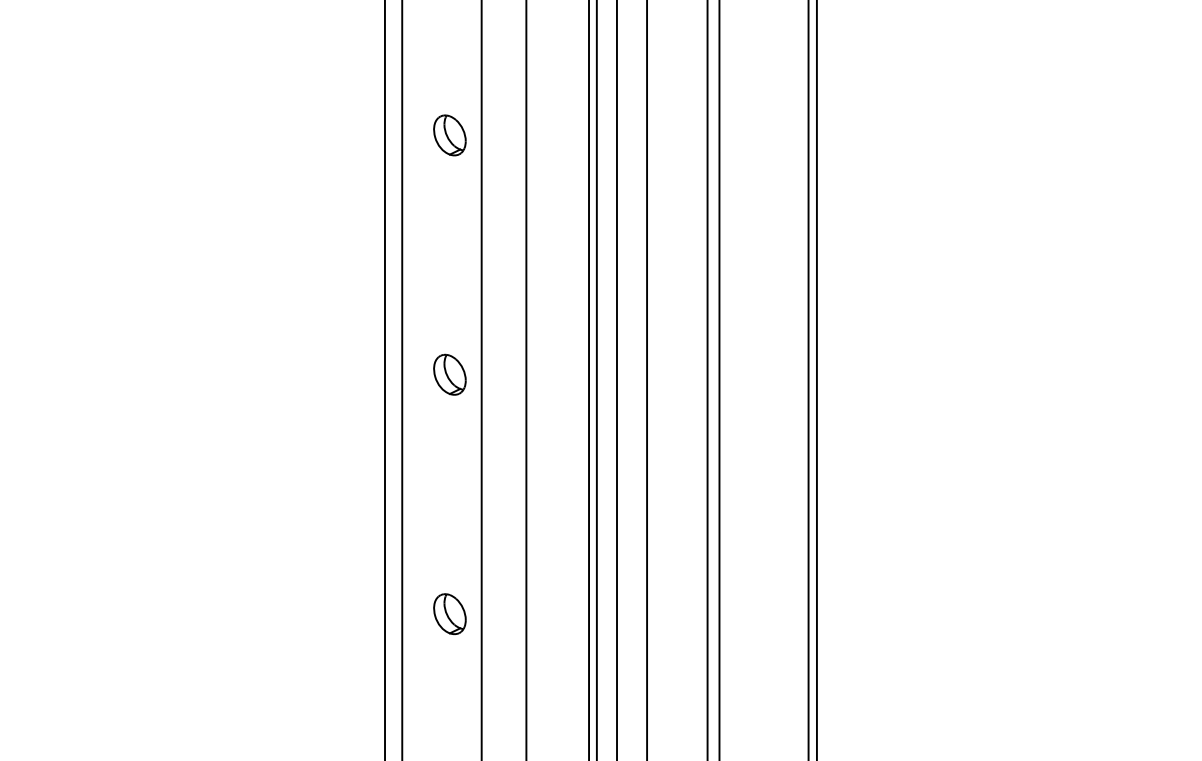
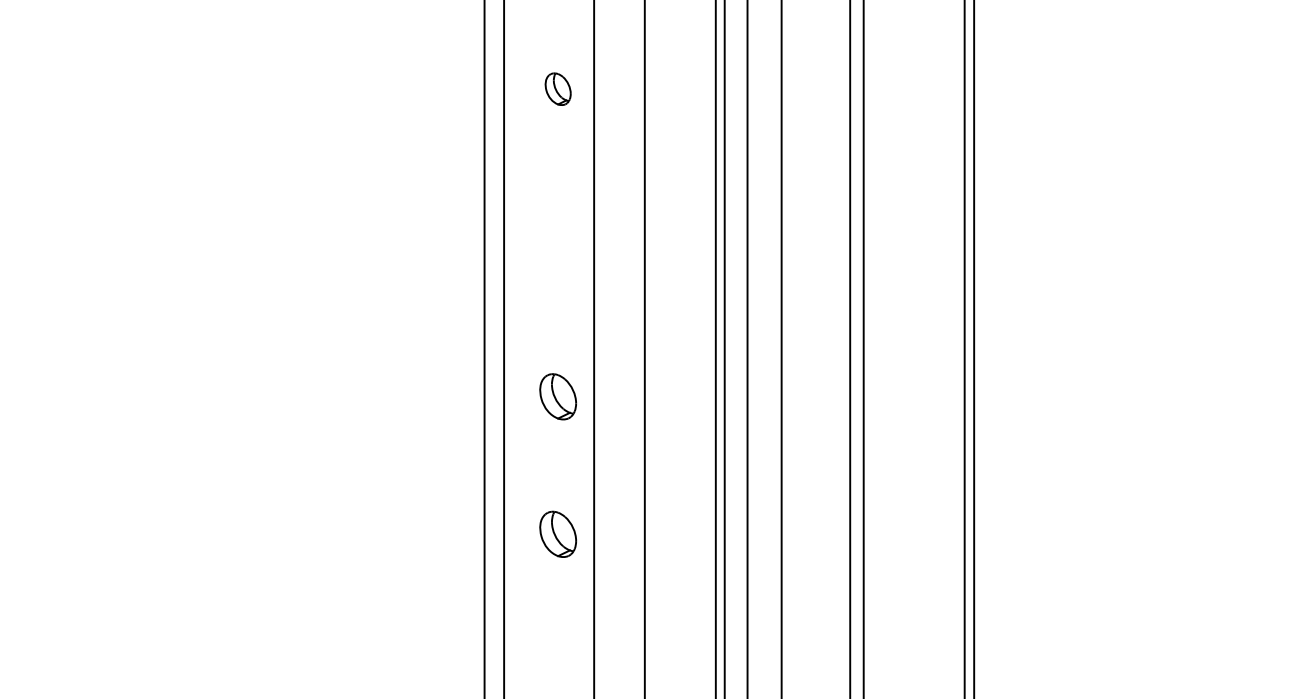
part: (449, 135) -> (557, 89), size x0.7
part: (449, 374) -> (557, 396), moved
part: (449, 613) -> (557, 533), moved

